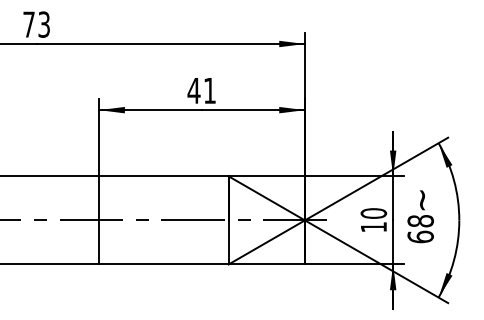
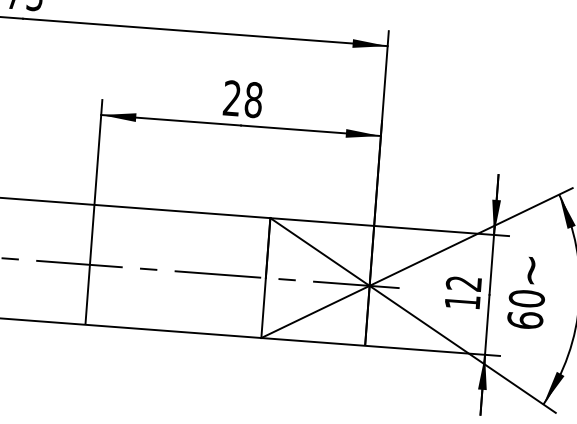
text: (201, 90) -> (242, 98), 41 -> 28
text: (373, 213) -> (463, 283), 10 -> 12
text: (420, 221) -> (526, 299), 68 -> 60

